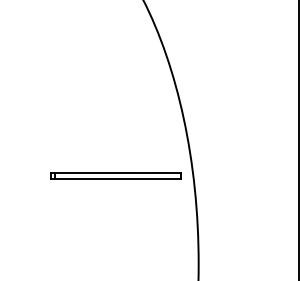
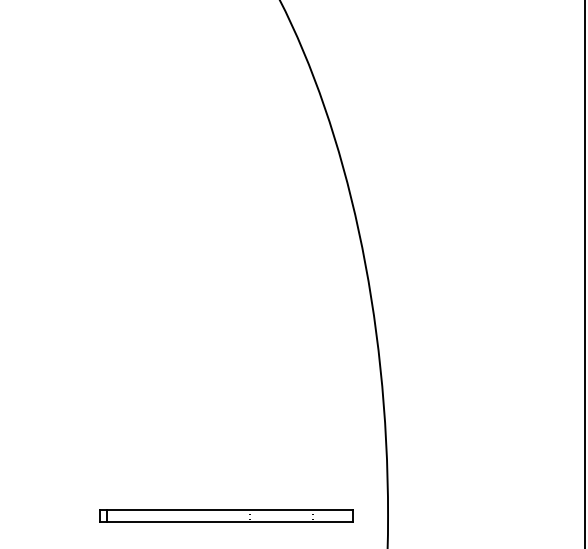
part: (115, 175) -> (225, 514), moved

